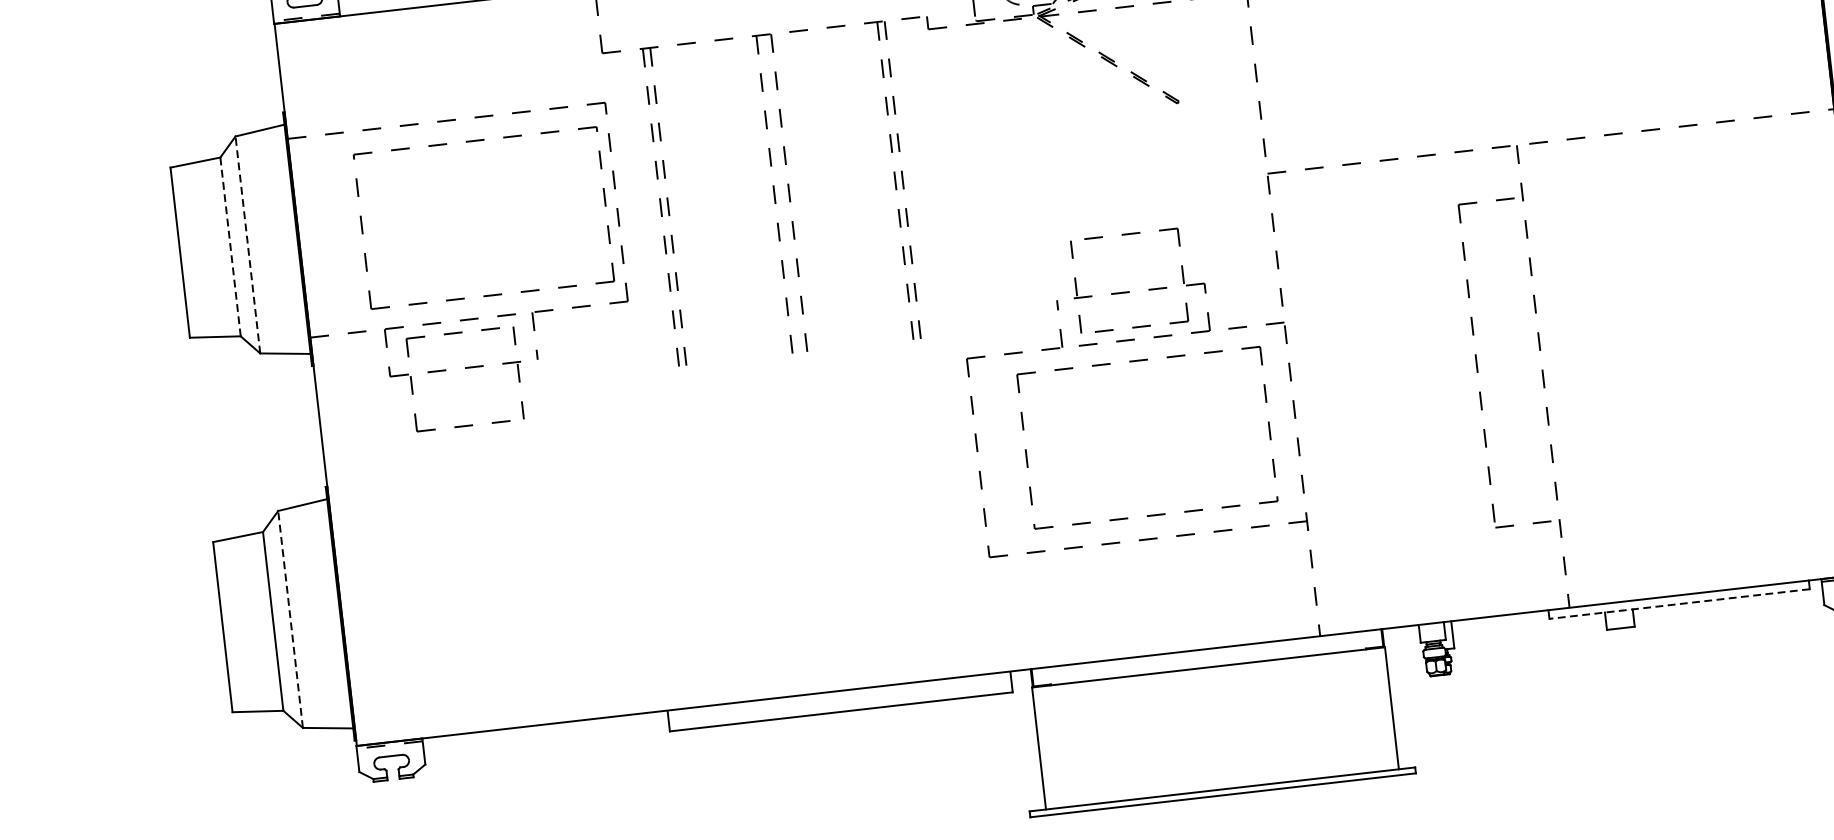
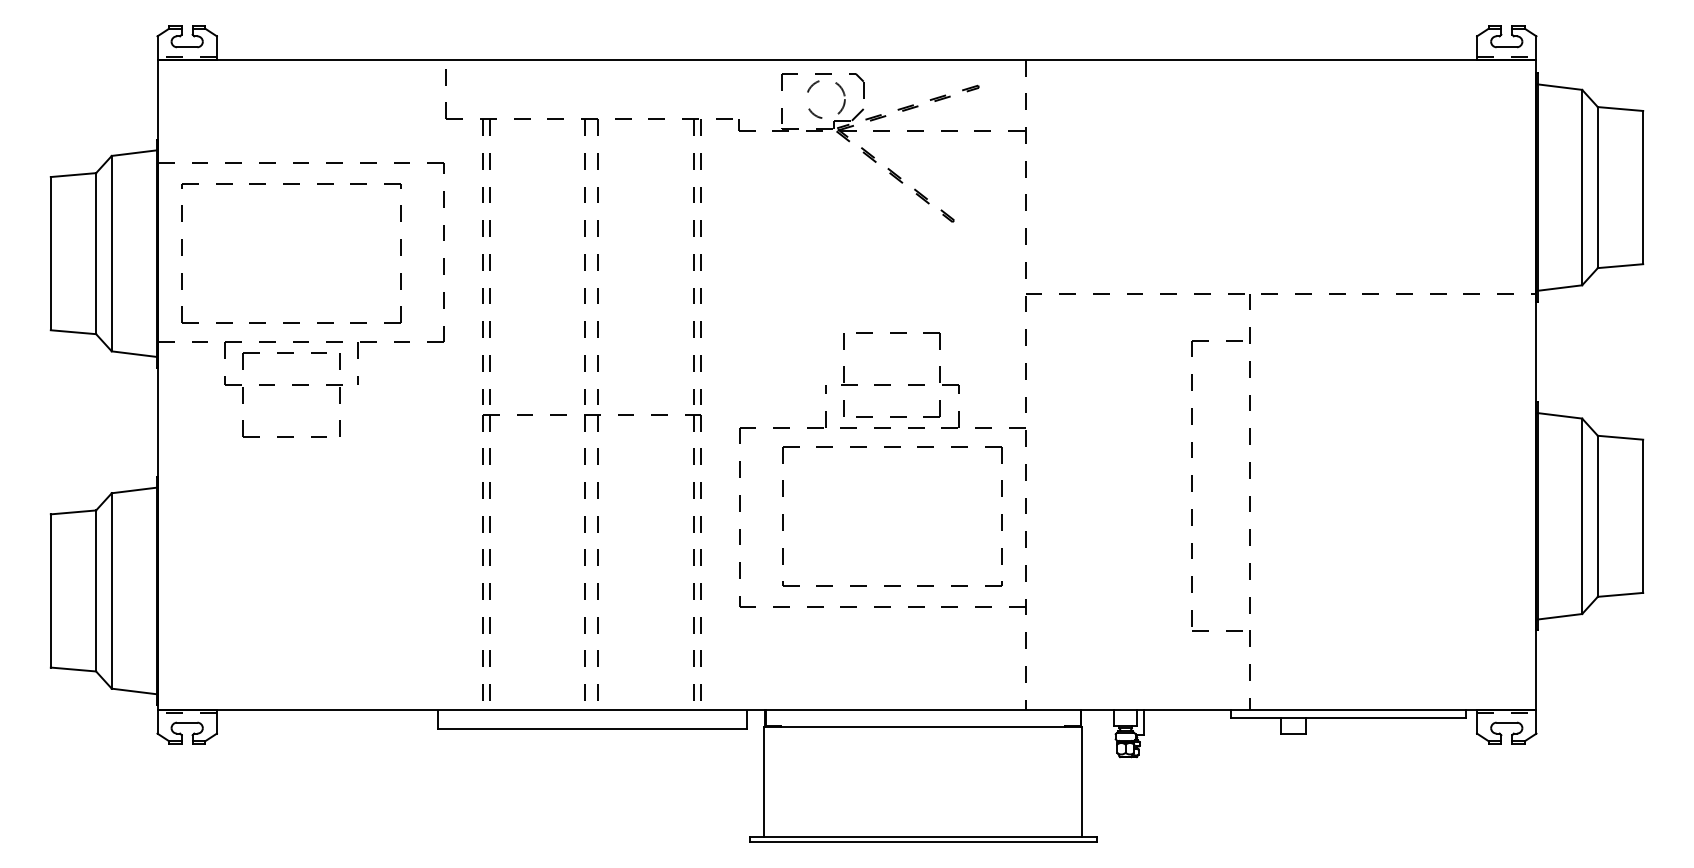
part: (475, 141) -> (291, 184), moved
line: (247, 244) -> (111, 253), dashed -> solid
line: (230, 246) -> (96, 253), dashed -> solid
part: (818, 521) -> (591, 557), added
line: (1678, 603) -> (1347, 717), dashed -> solid
line: (290, 618) -> (111, 590), dashed -> solid

